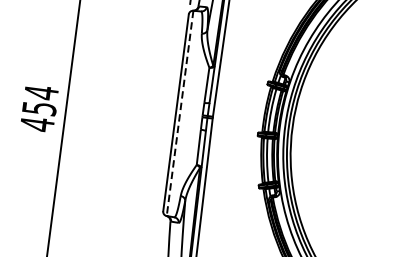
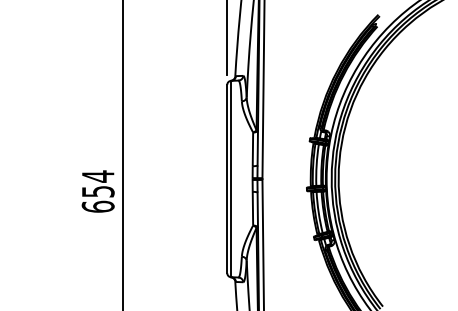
line: (180, 113) -> (231, 179), dashed -> solid
text: (36, 123) -> (97, 206), 454 -> 654

